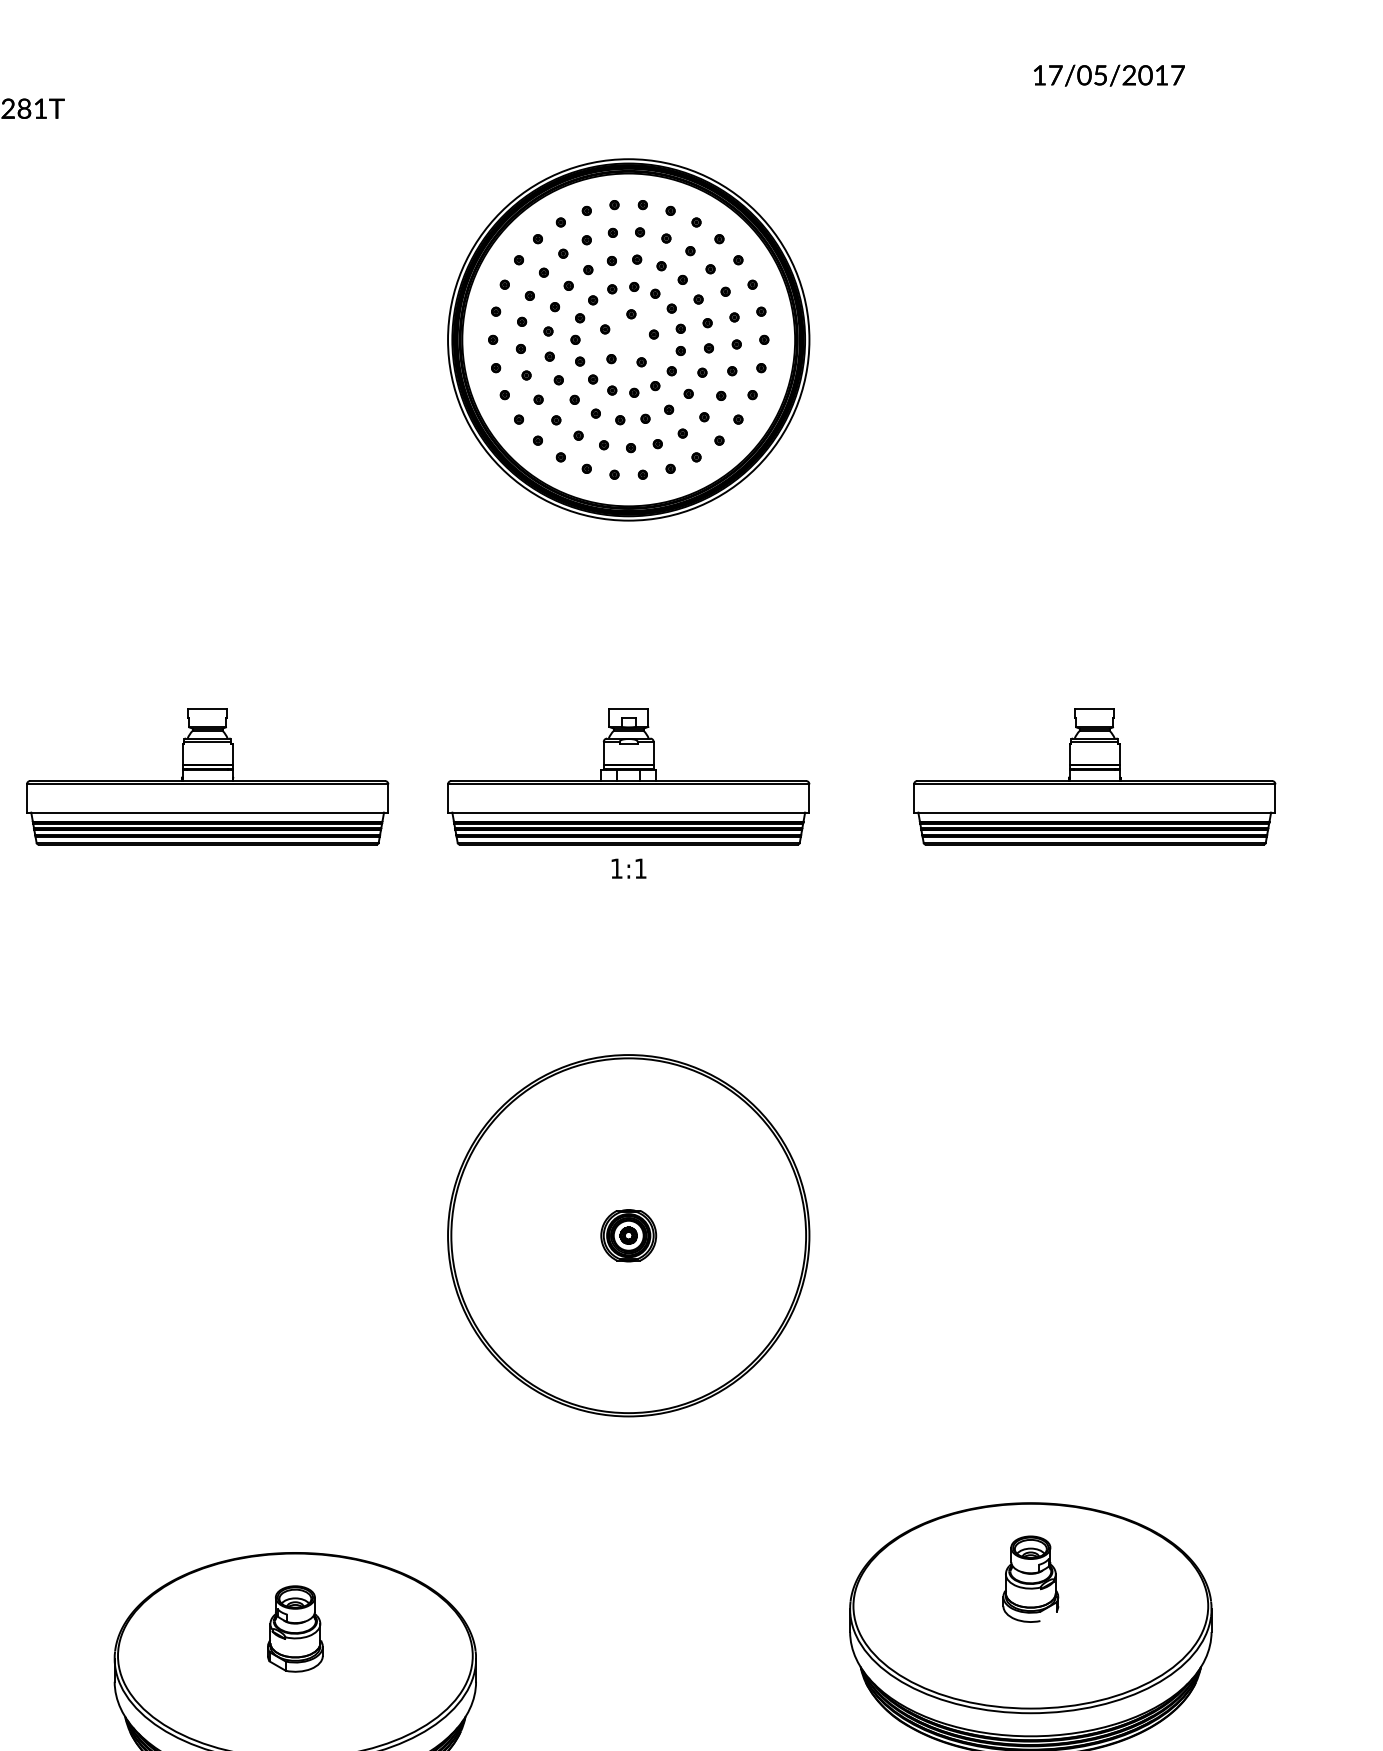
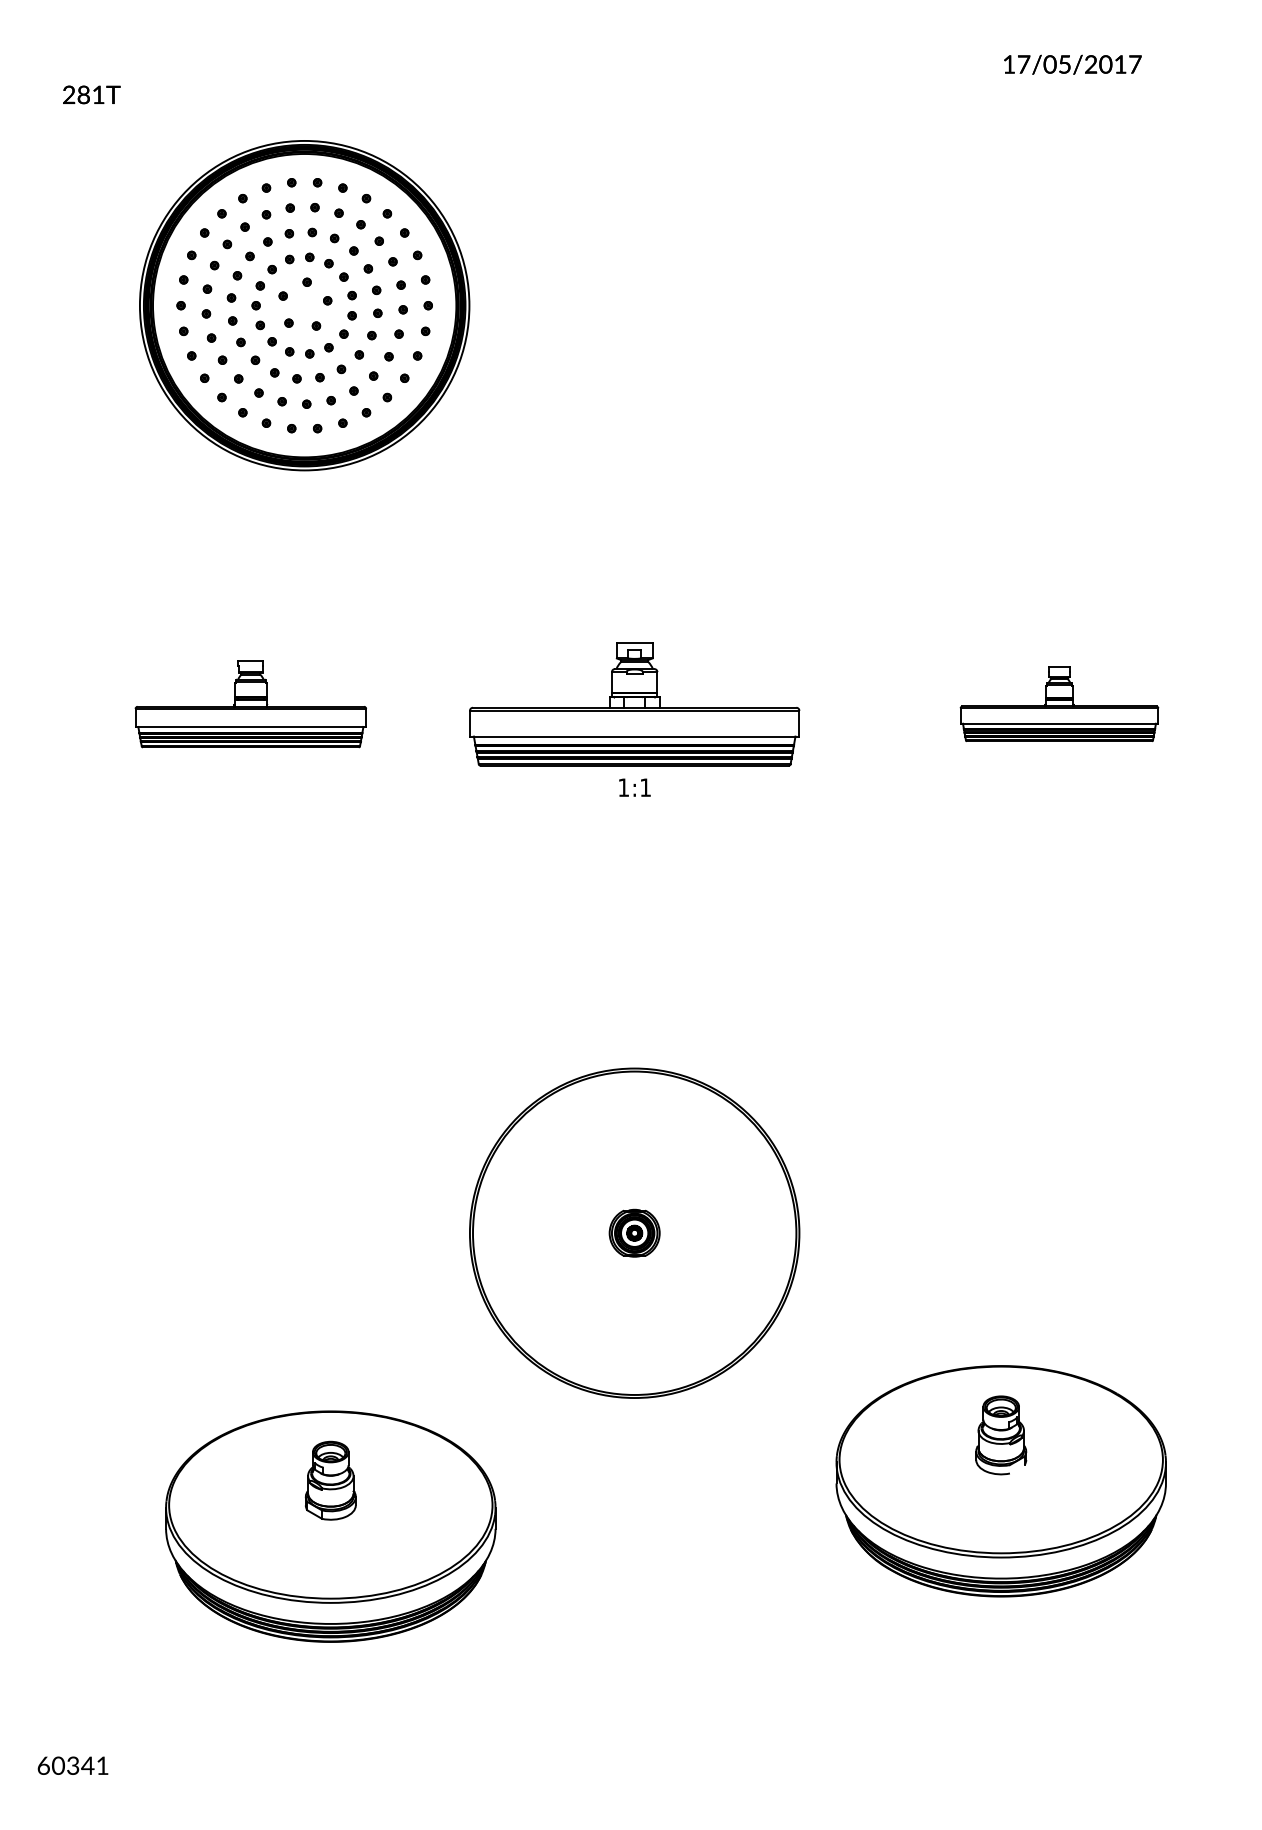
part: (628, 339) -> (304, 305), moved
part: (207, 777) -> (250, 704), size x0.7
part: (1094, 777) -> (1059, 704), size x0.6
part: (628, 1234) -> (634, 1232), moved

